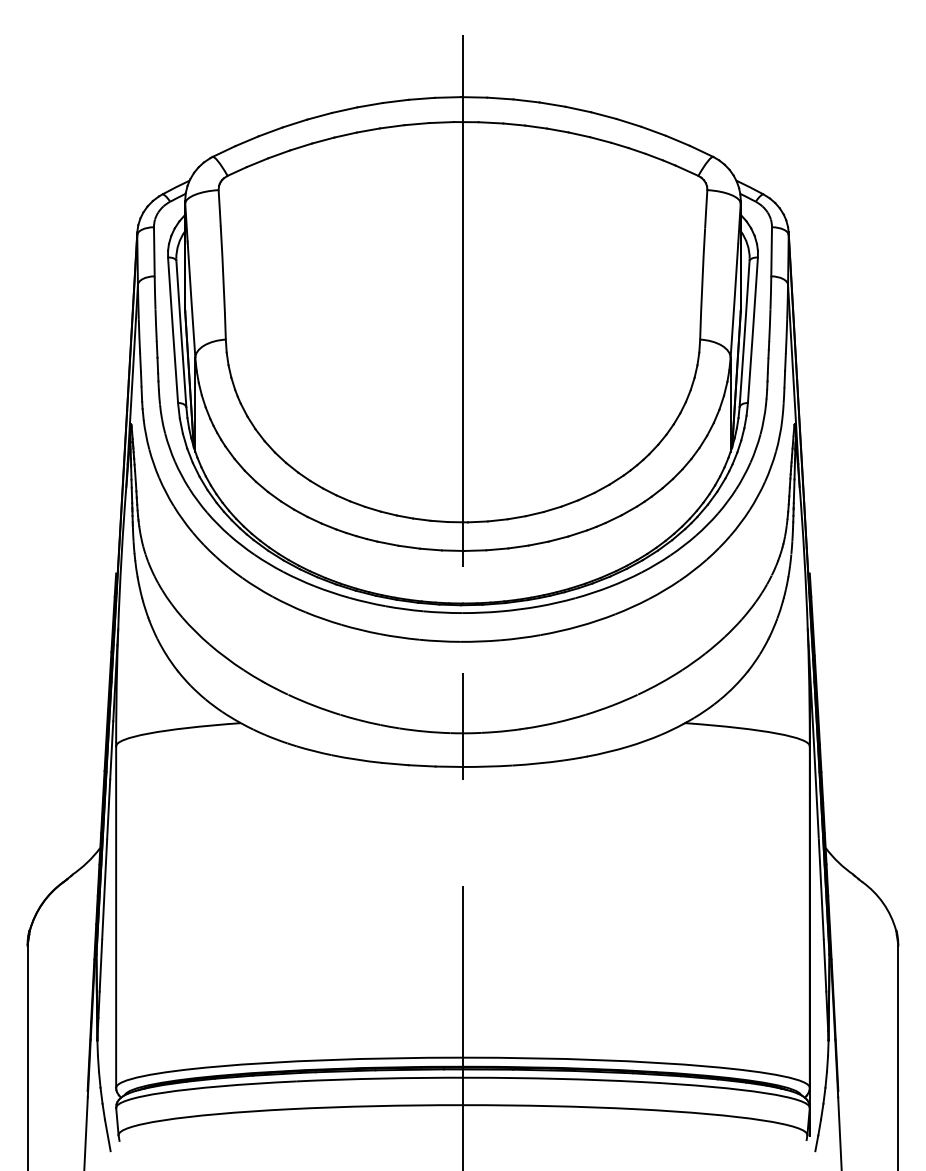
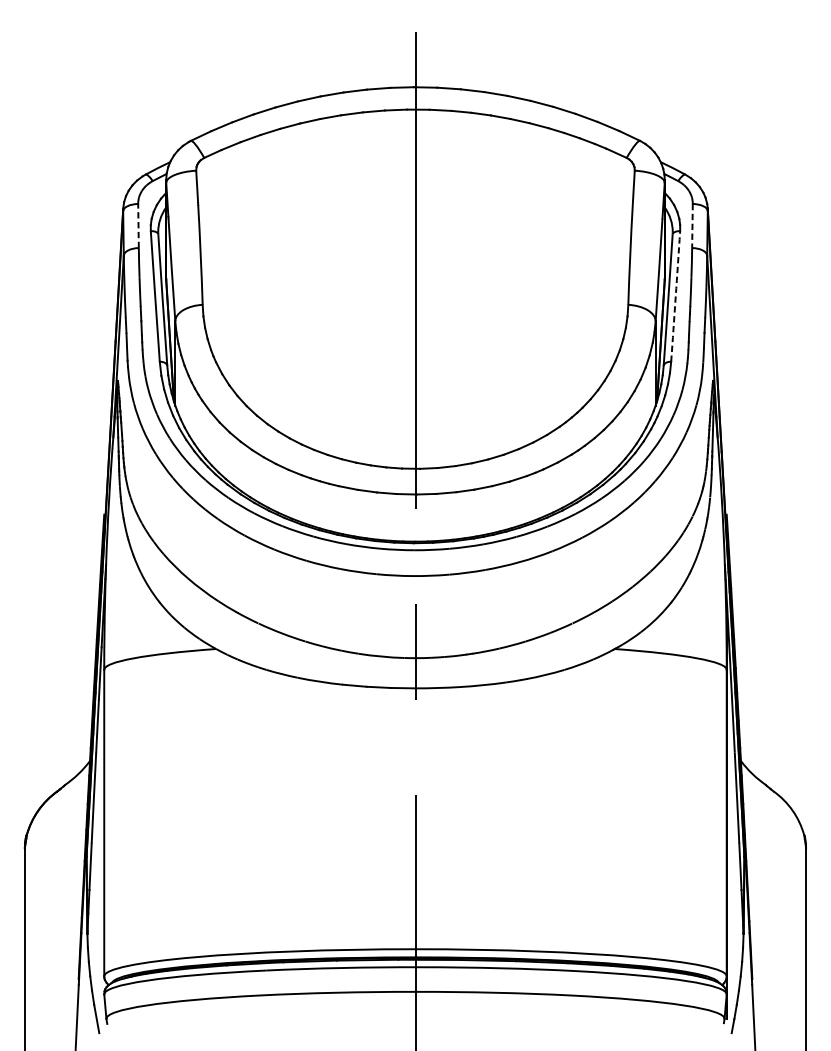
line: (154, 251) -> (138, 225), solid -> dashed
line: (771, 251) -> (692, 225), solid -> dashed
arc: (753, 330) -> (676, 296), solid -> dashed

